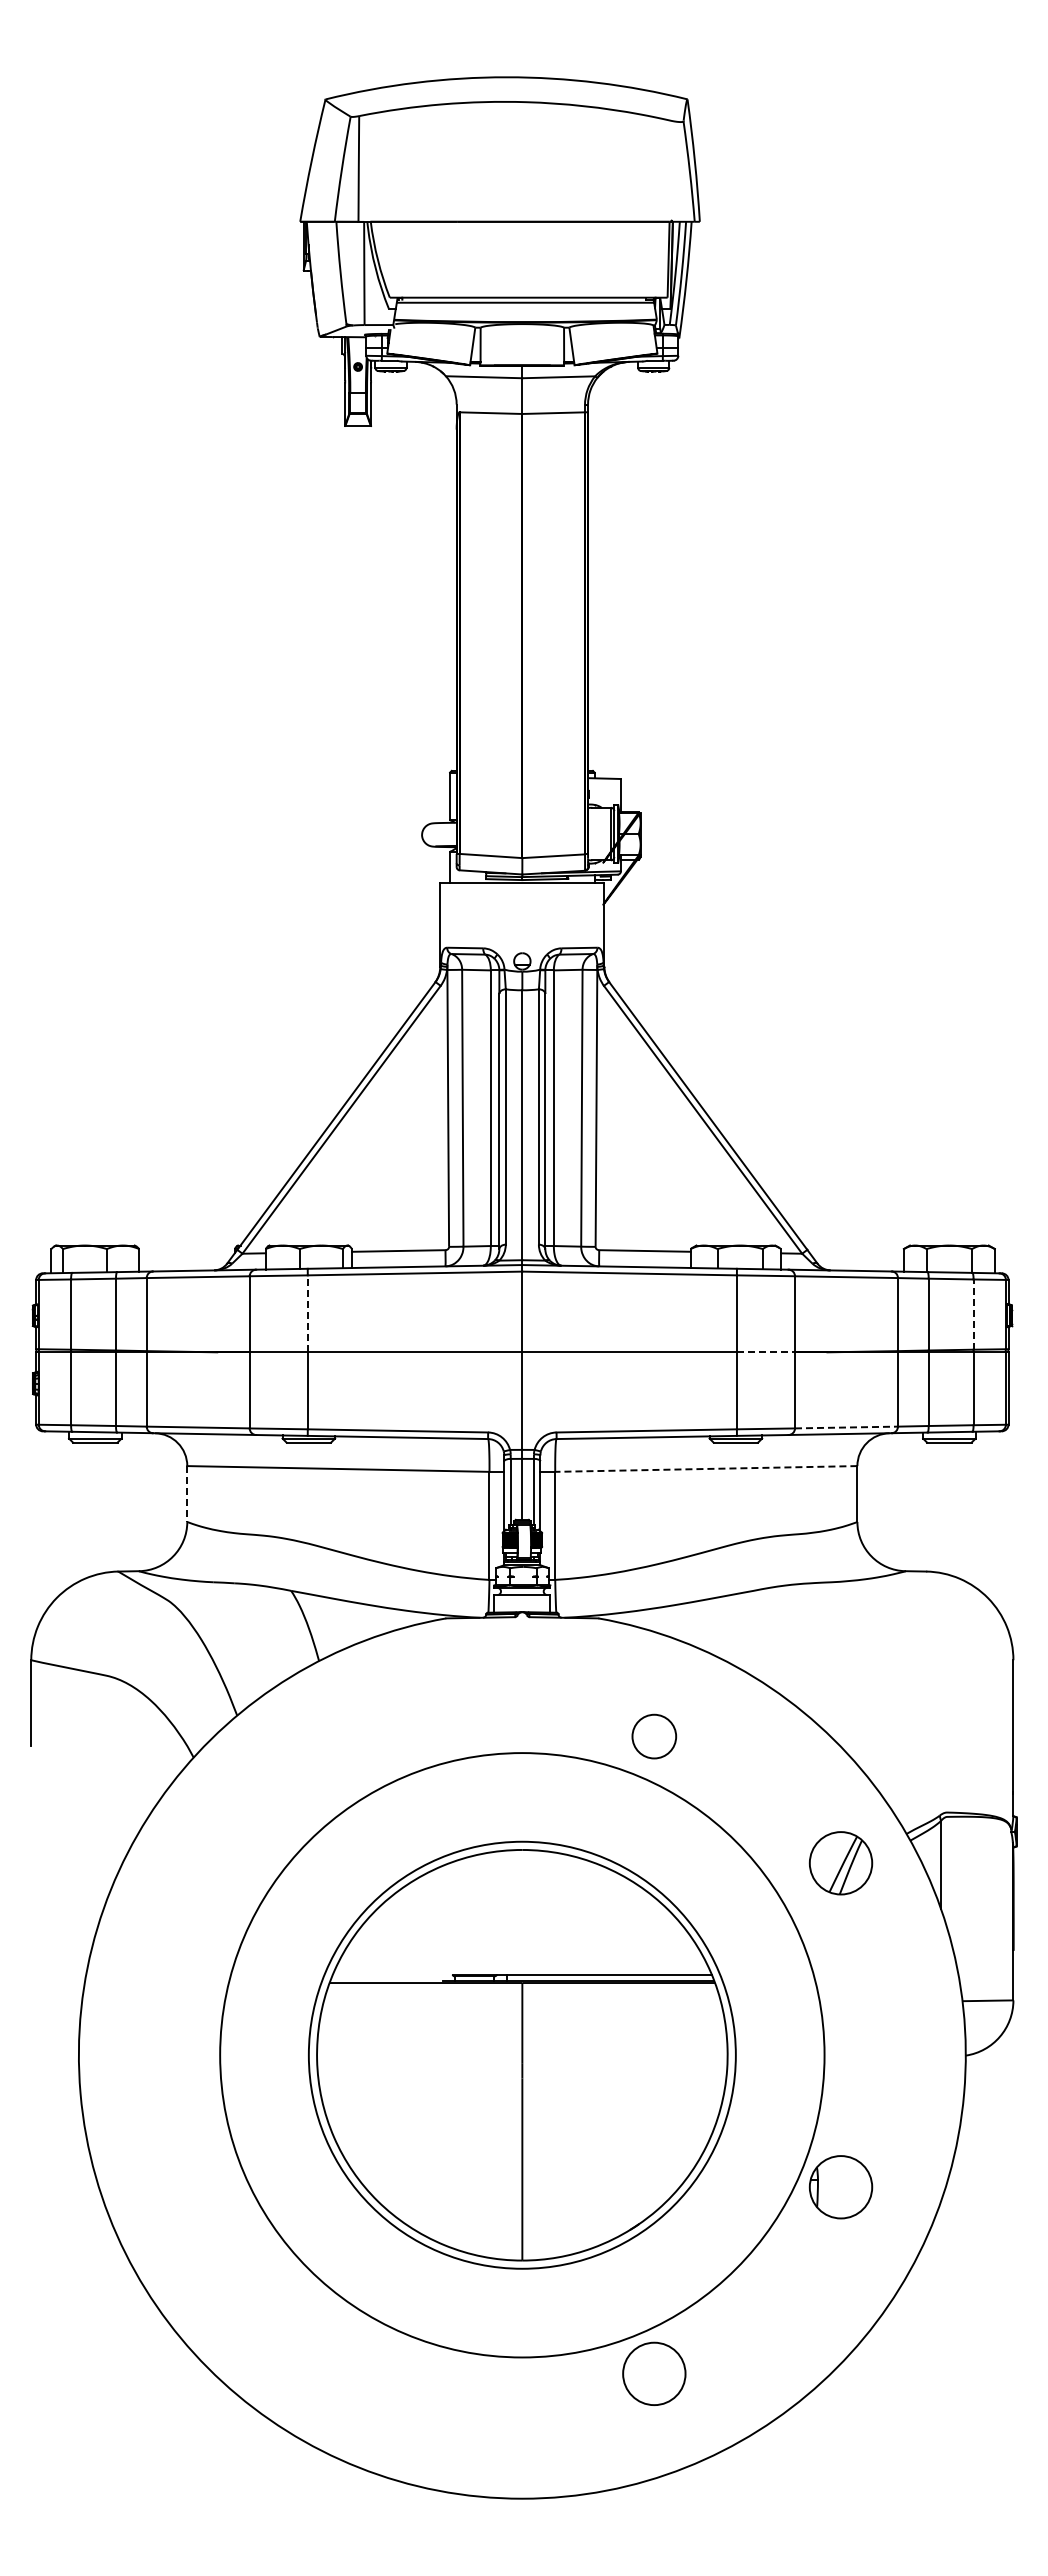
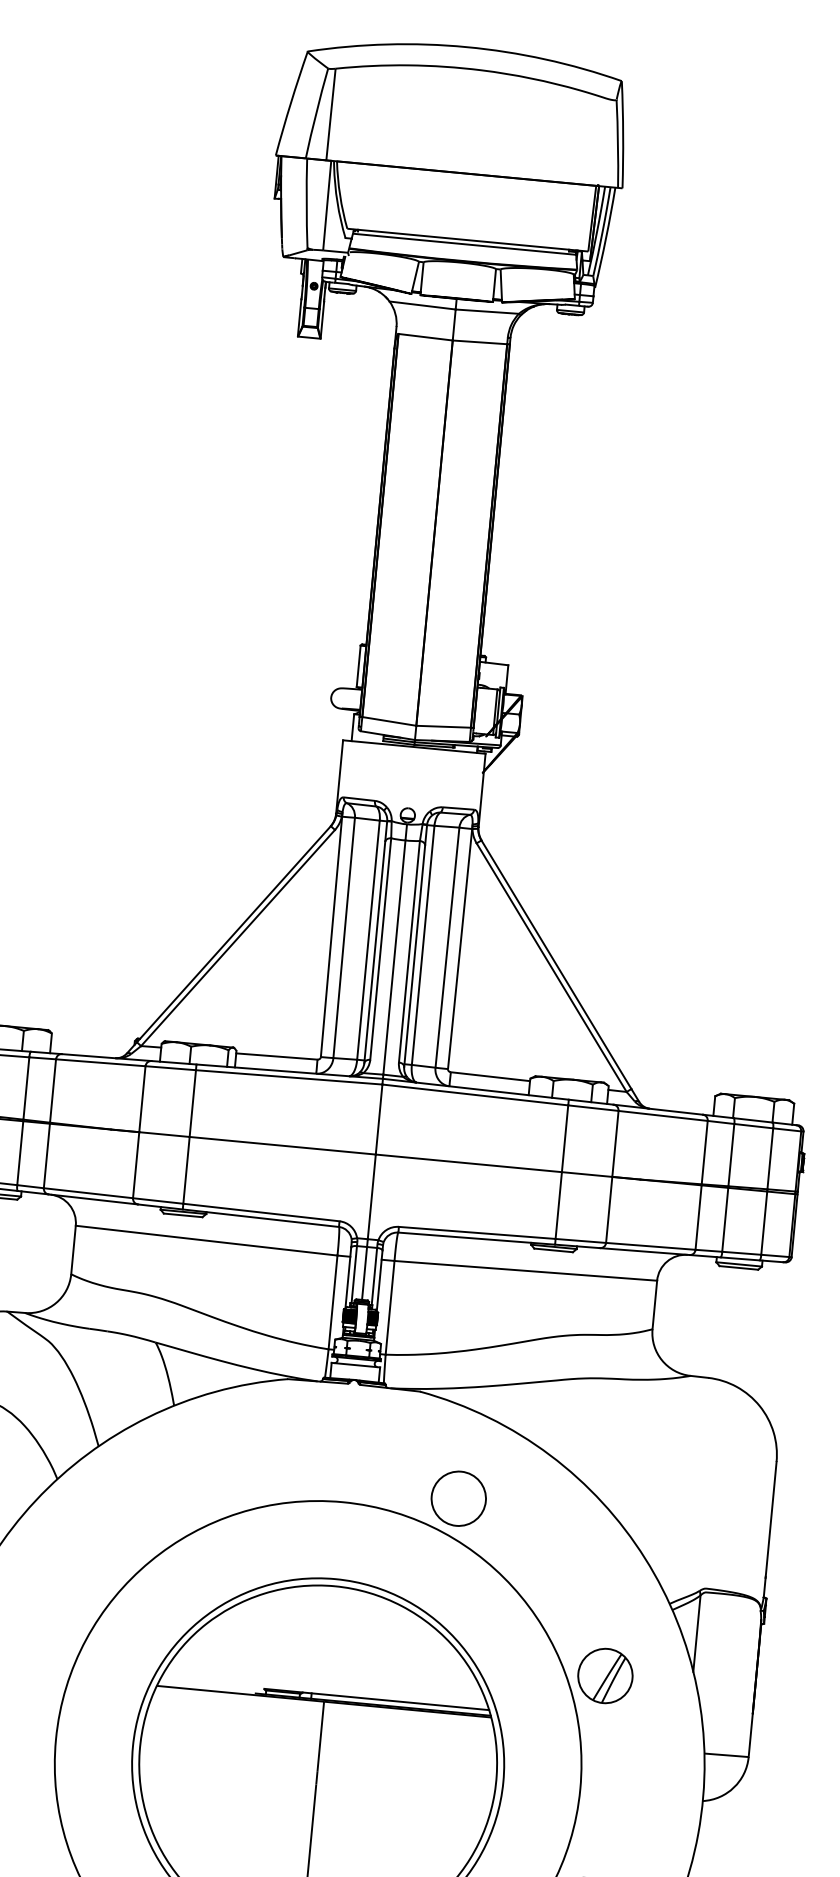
line: (307, 1313) -> (192, 1103), dashed -> solid
line: (973, 1314) -> (770, 1158), dashed -> solid
line: (766, 1352) -> (587, 1174), dashed -> solid
line: (846, 1427) -> (650, 1246), dashed -> solid
line: (705, 1468) -> (525, 1270), dashed -> solid
line: (187, 1494) -> (73, 1250), dashed -> solid
circle: (654, 1736) -> (458, 1498), size x1.43
part: (840, 1863) -> (604, 1676), moved

